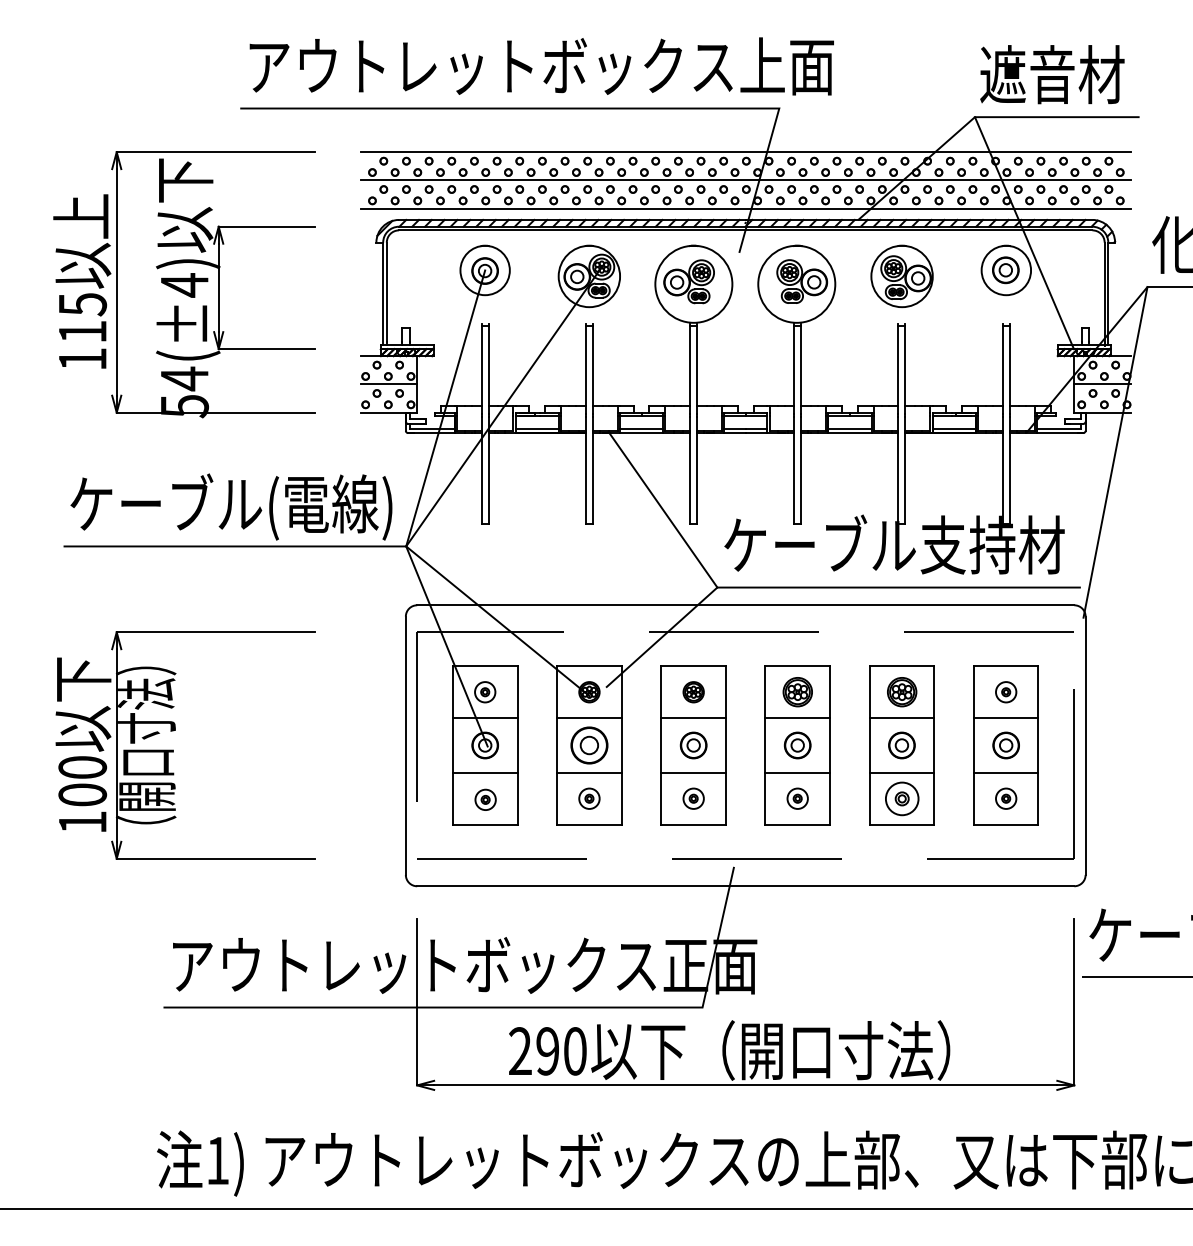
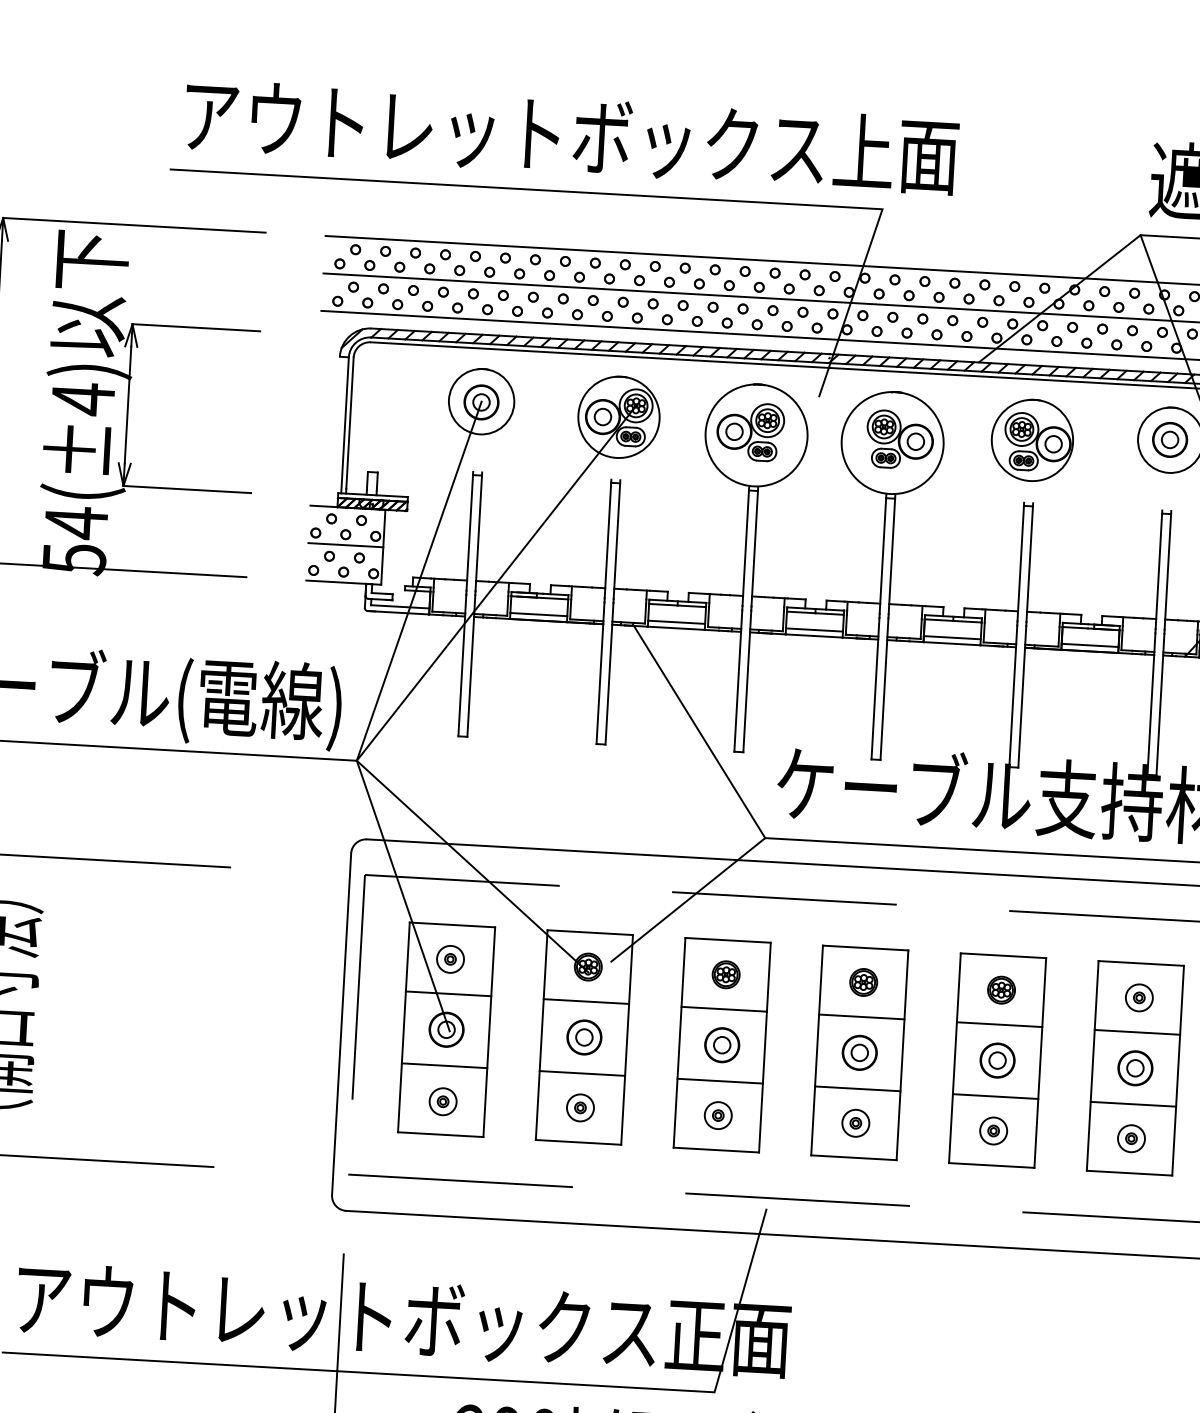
part: (797, 692) -> (863, 982), size x0.71
part: (901, 692) -> (1000, 990), size x0.71
part: (589, 745) -> (584, 1037), size x0.71
part: (901, 798) -> (993, 1130), size x0.62

